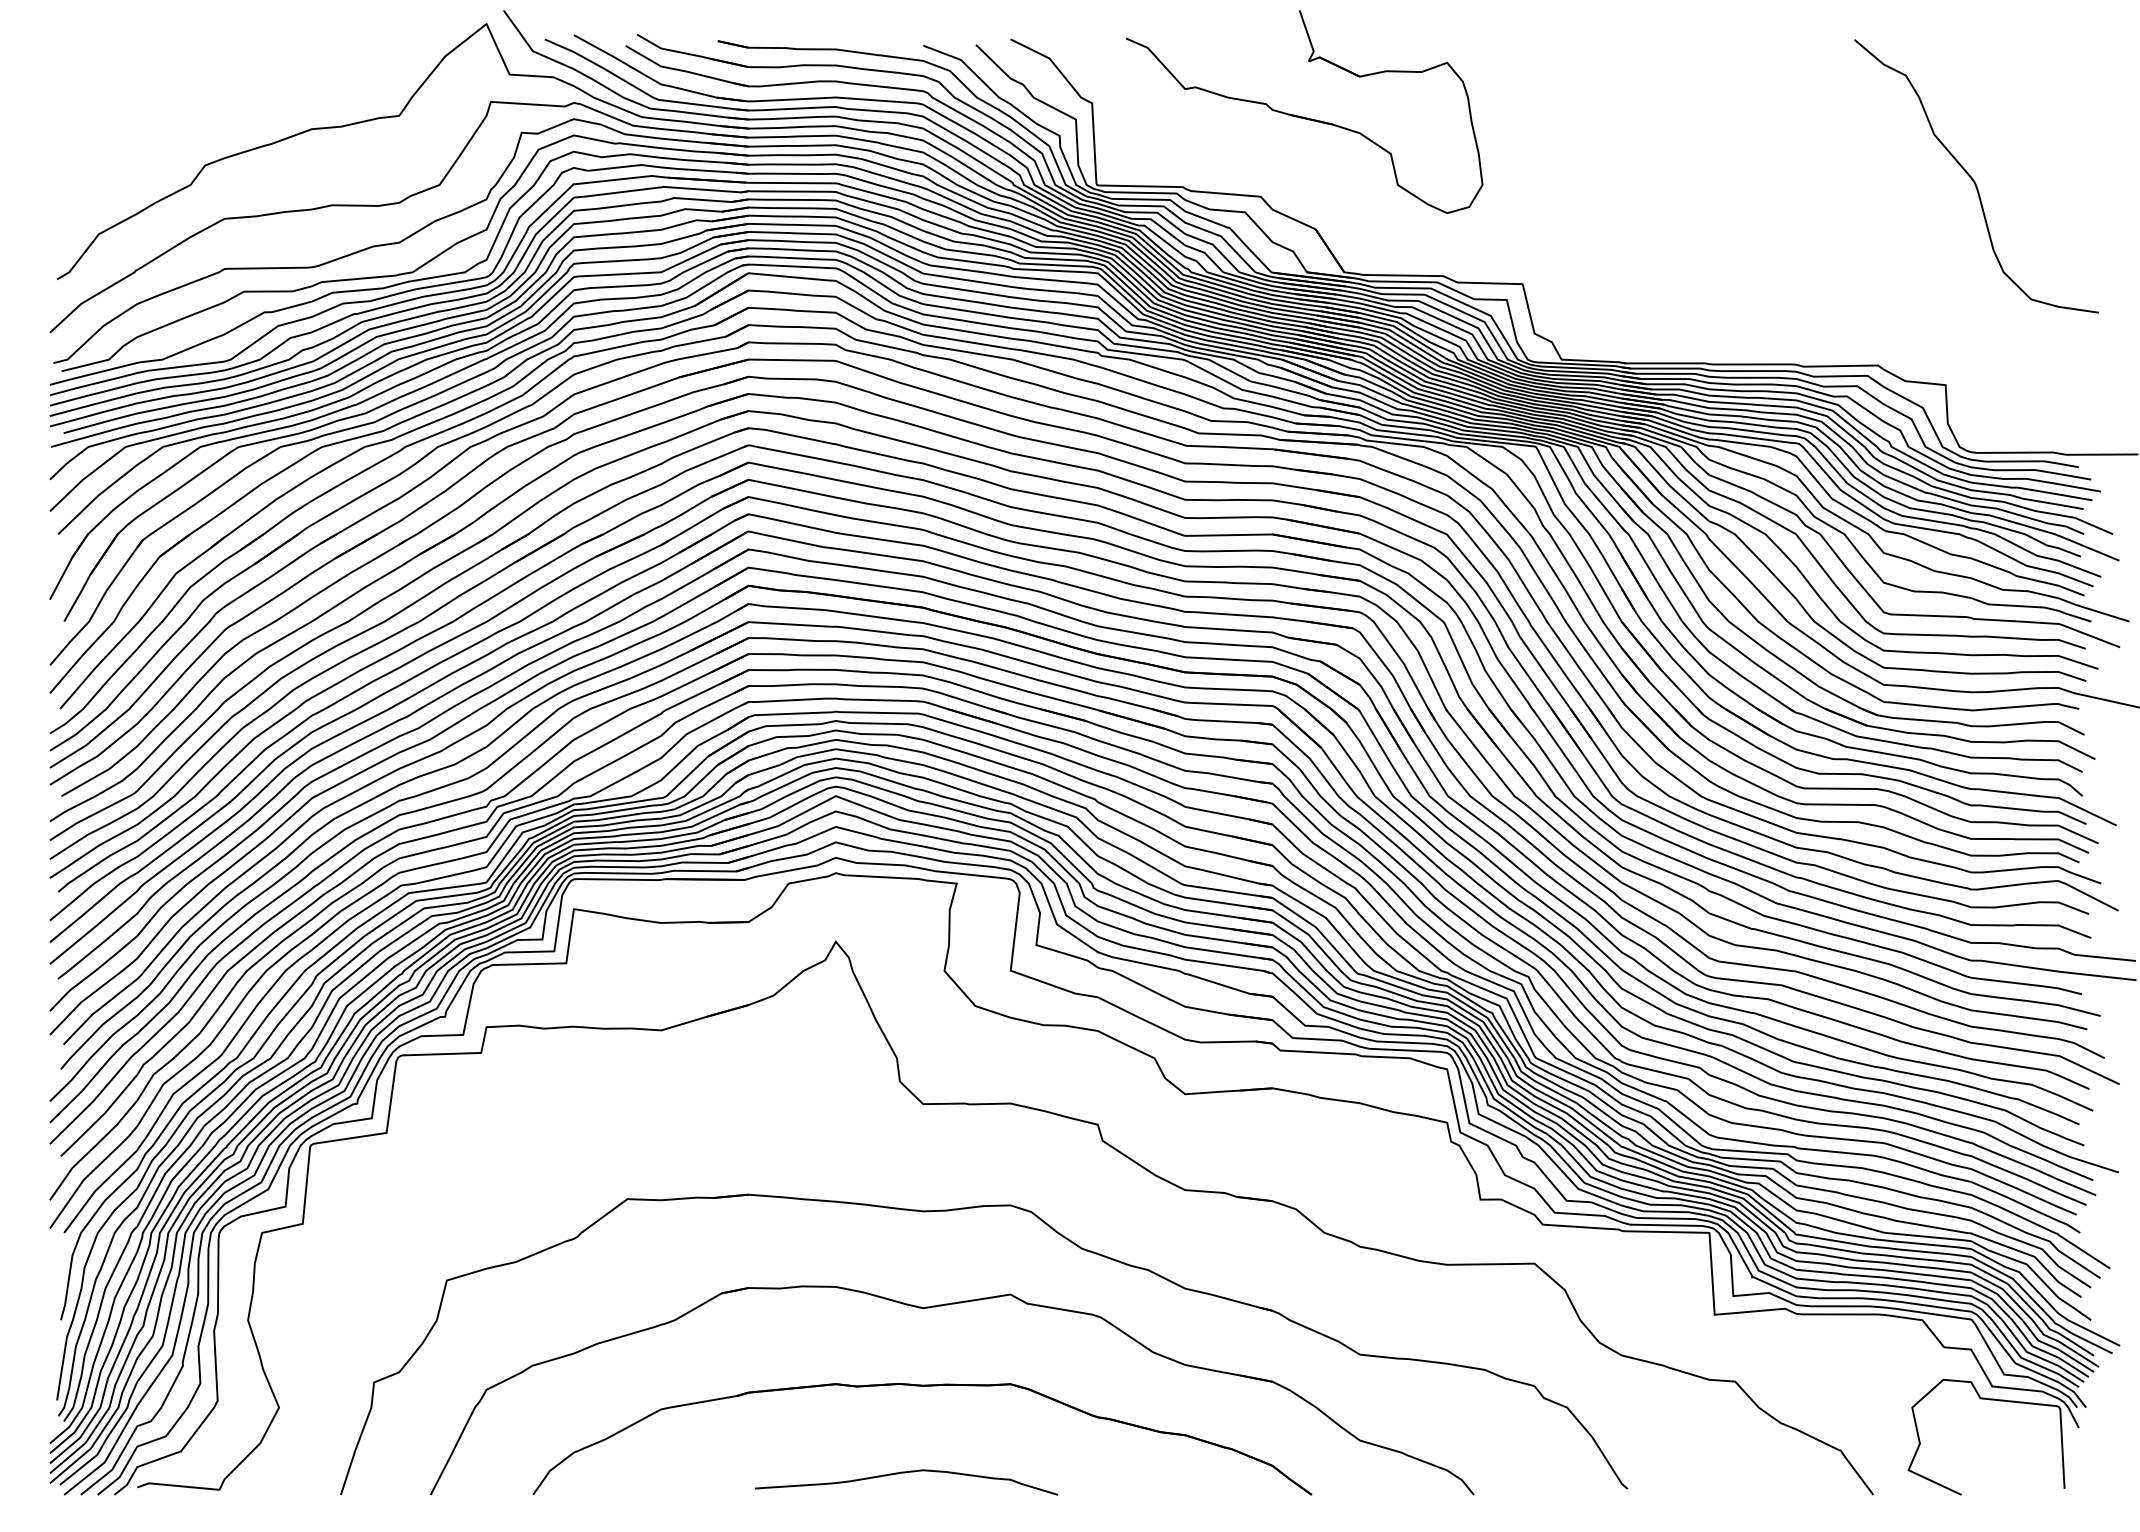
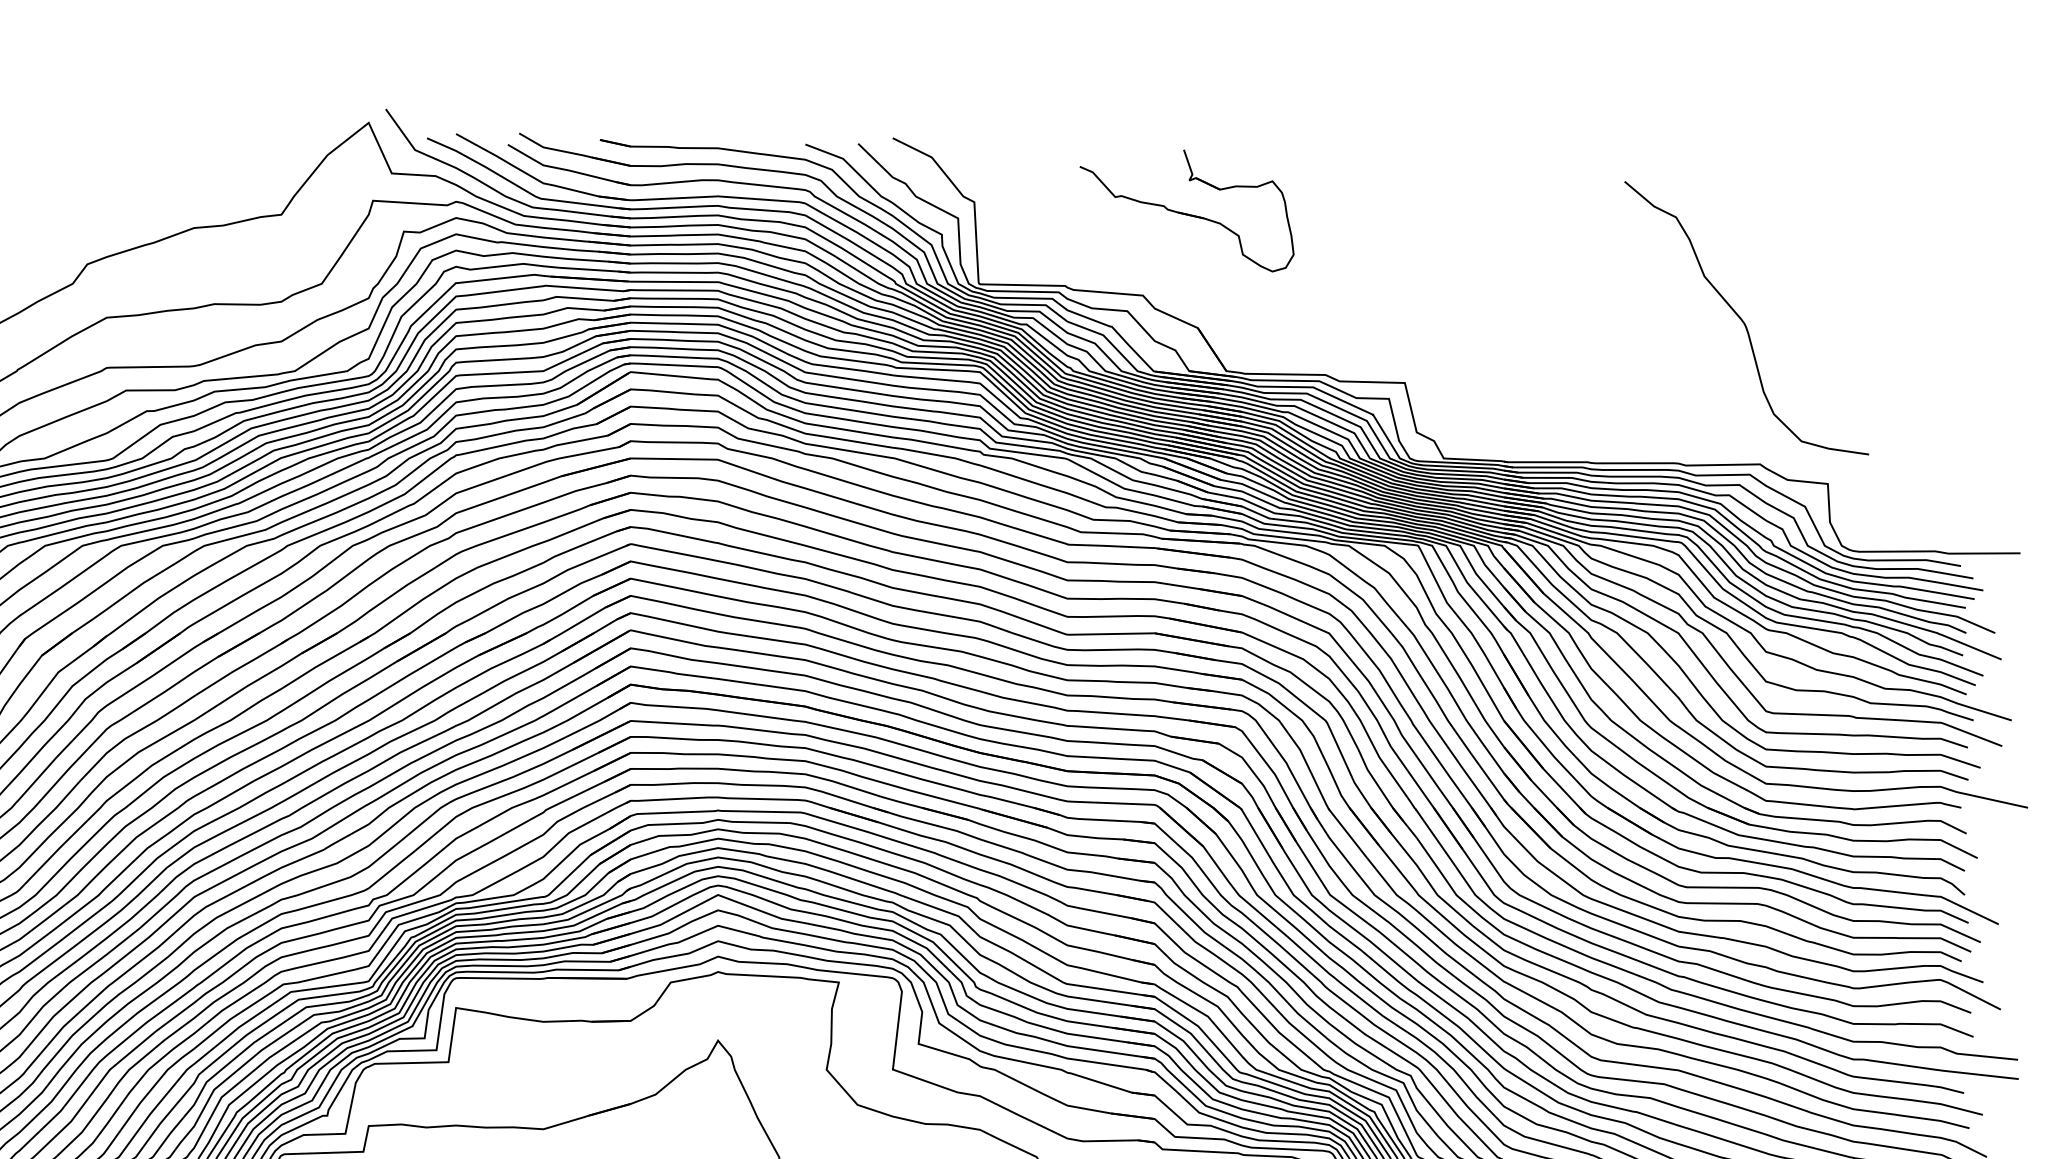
part: (1304, 111) -> (1186, 210), size x0.6
curve: (1972, 177) -> (1742, 319), moved

